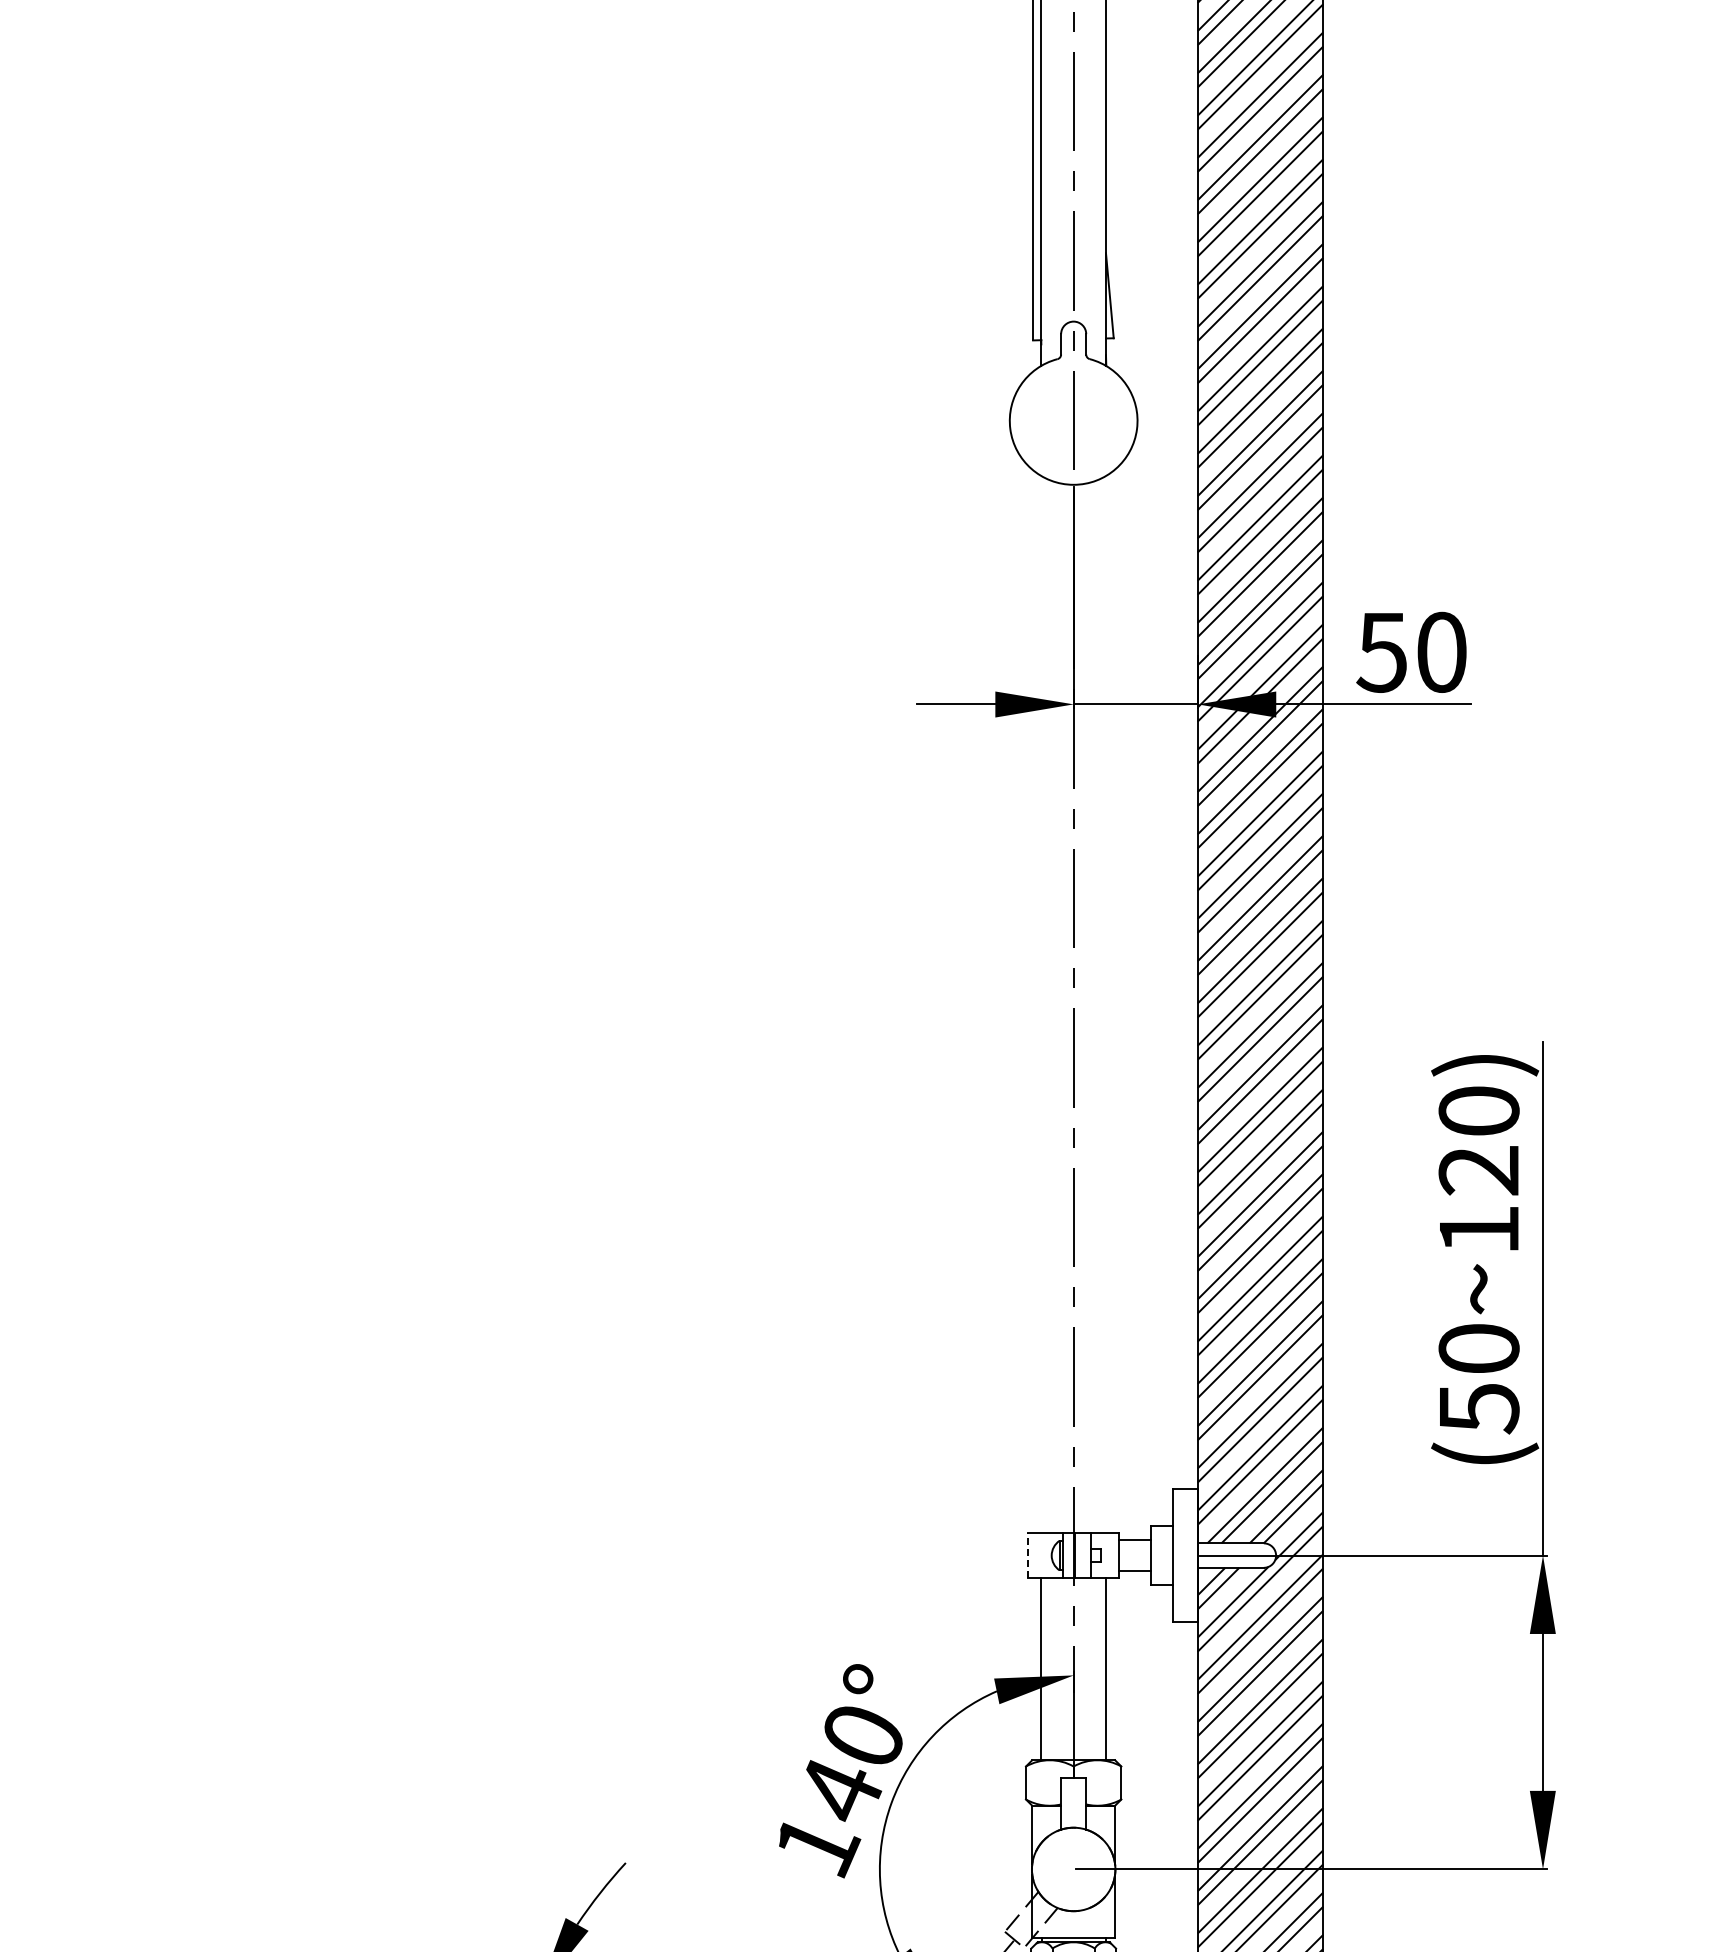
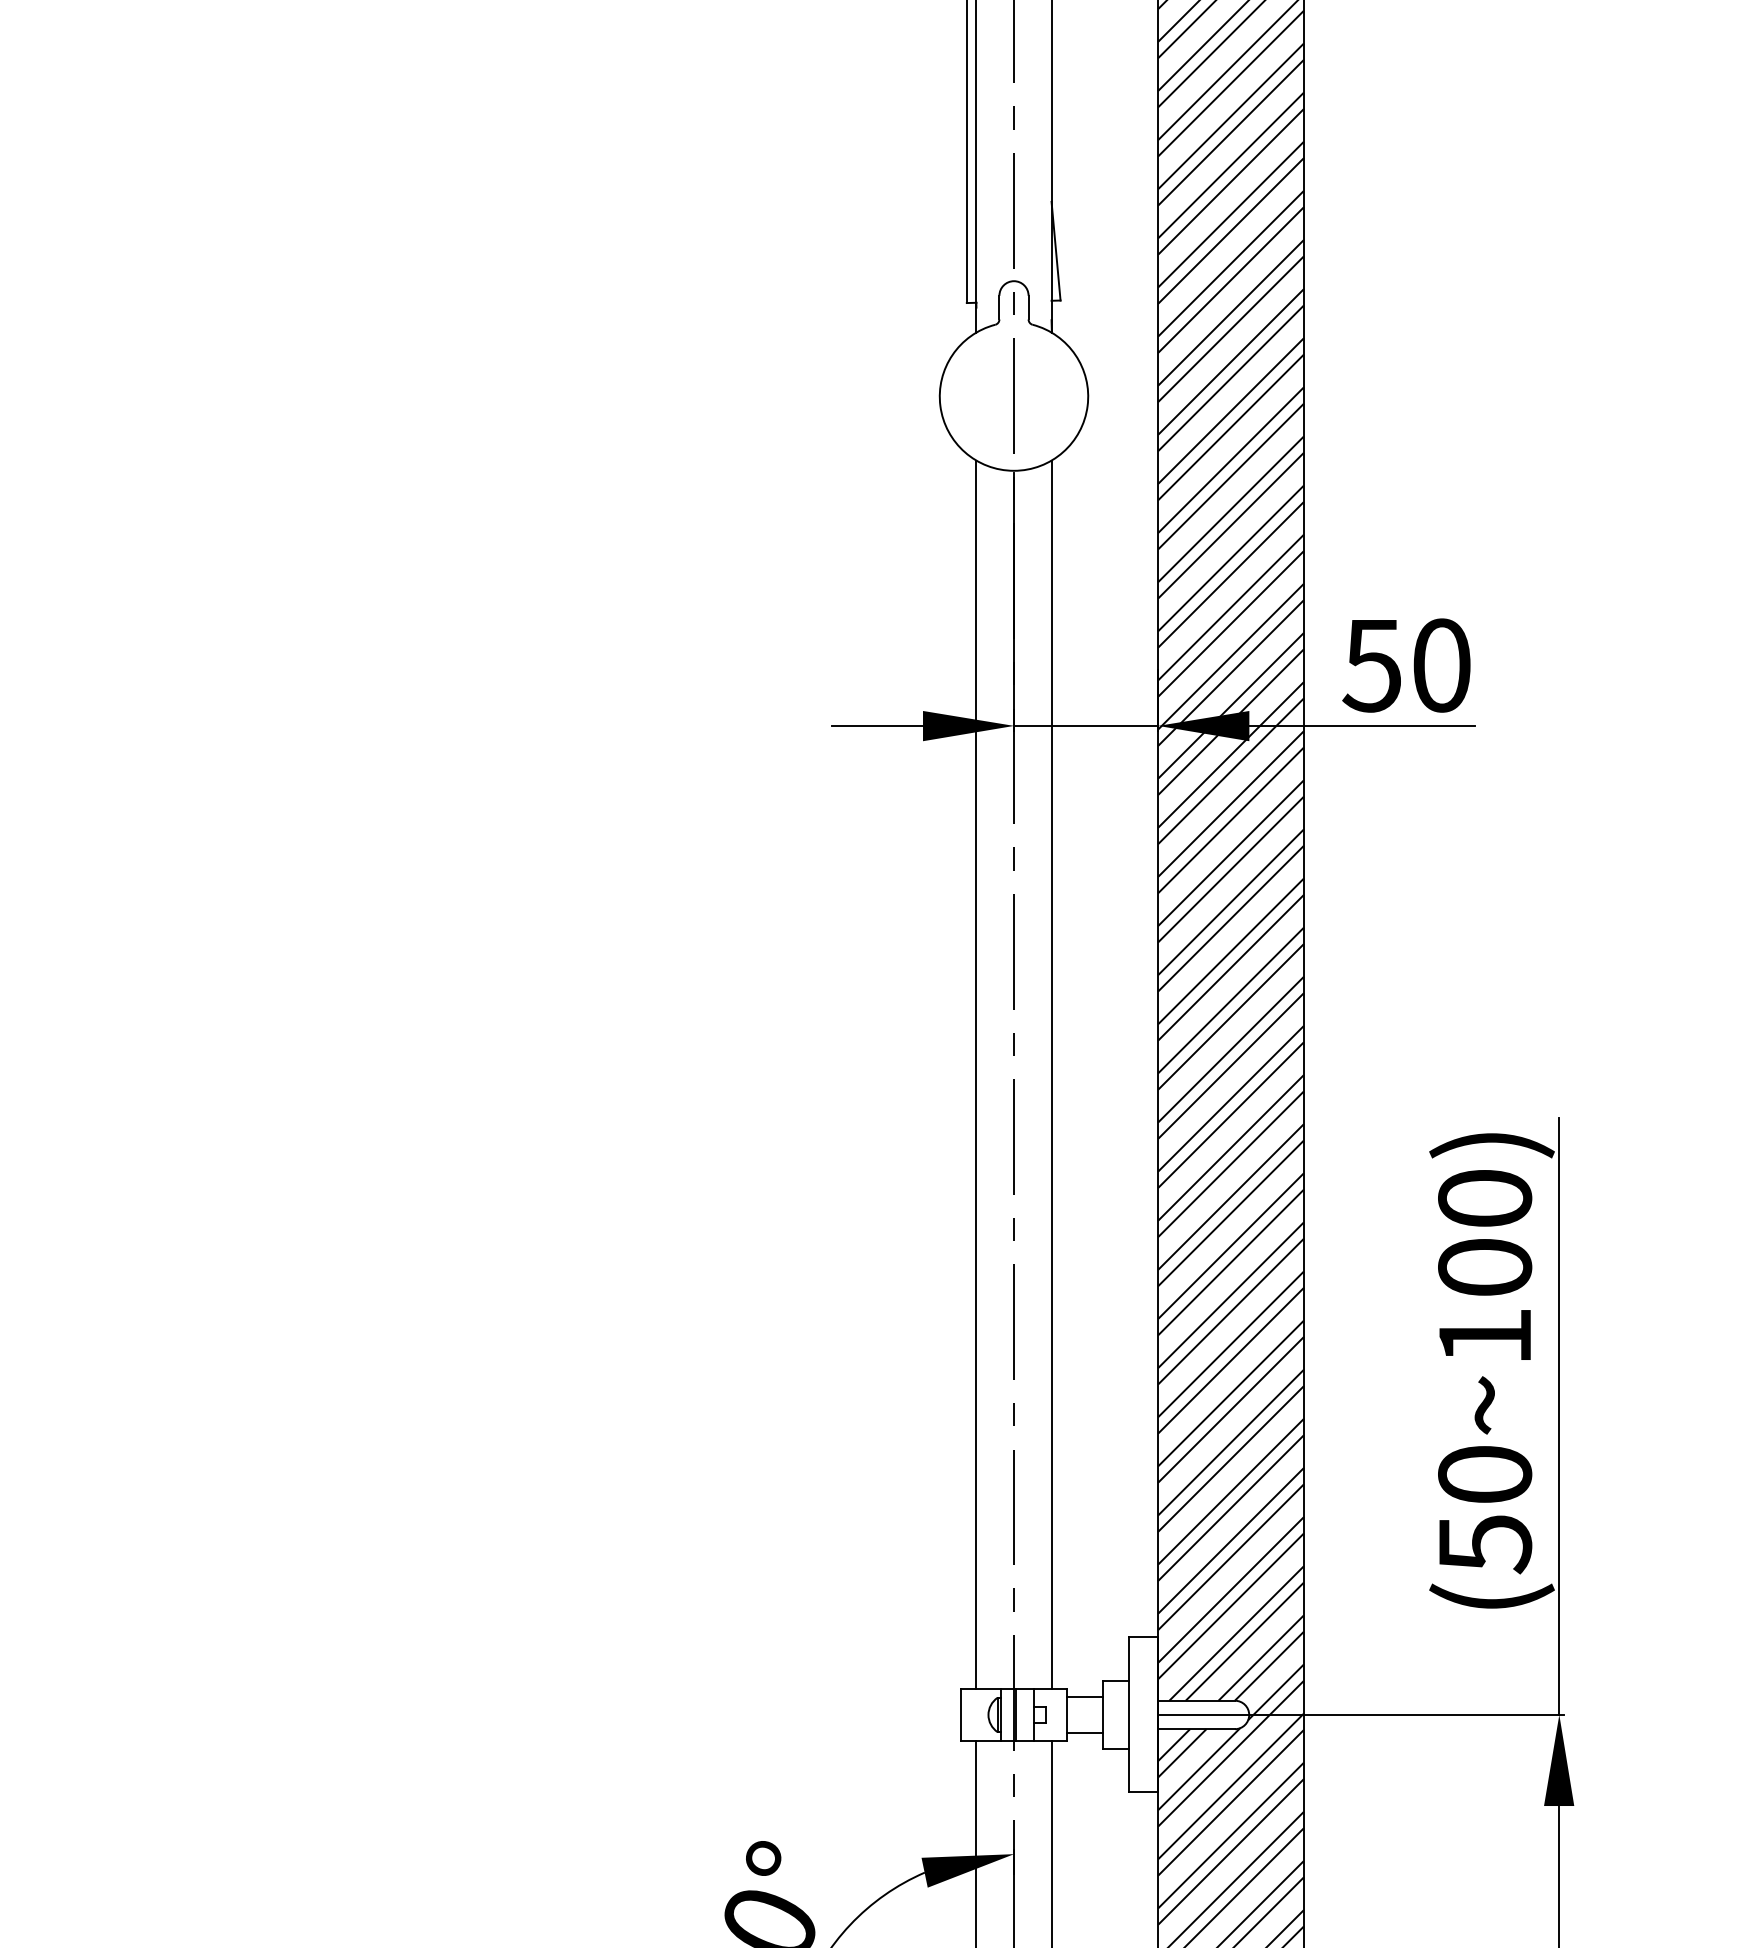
line: (1041, 1004) -> (976, 1074), added
line: (1106, 1004) -> (1052, 1074), added
text: (1478, 1170) -> (1484, 1267), (50~120) -> (50~100)
line: (1028, 1555) -> (961, 1714), dashed -> solid

